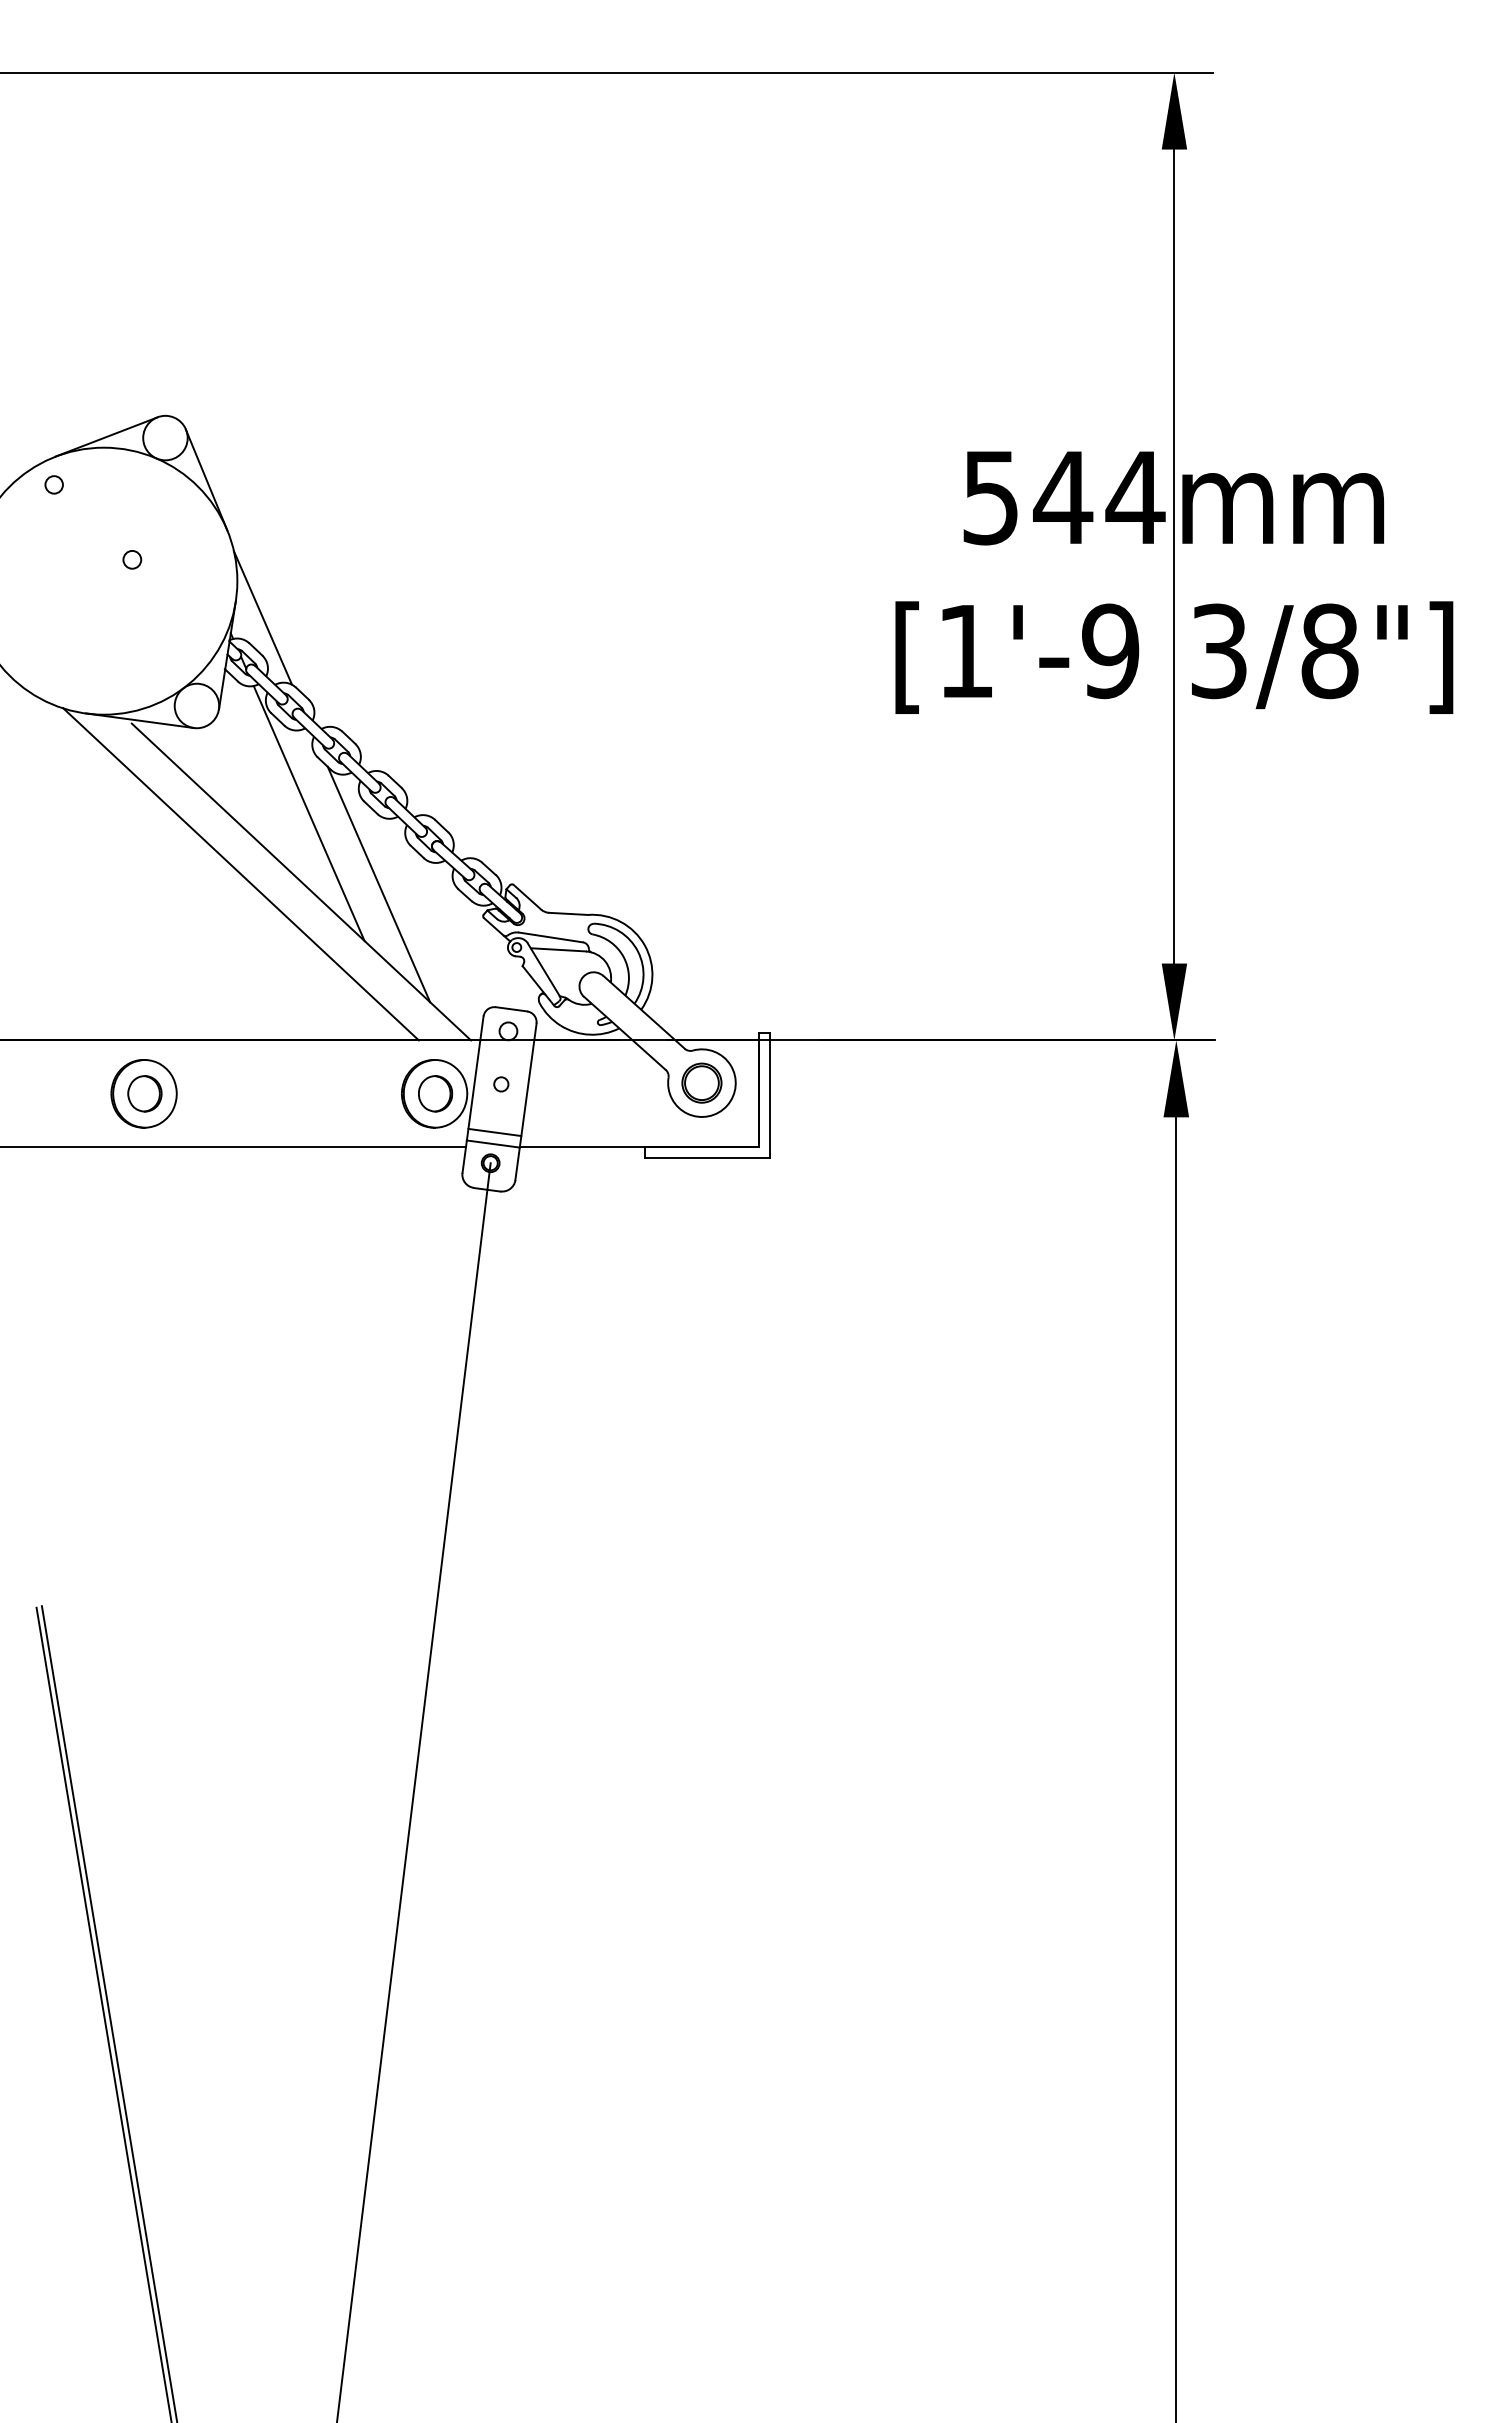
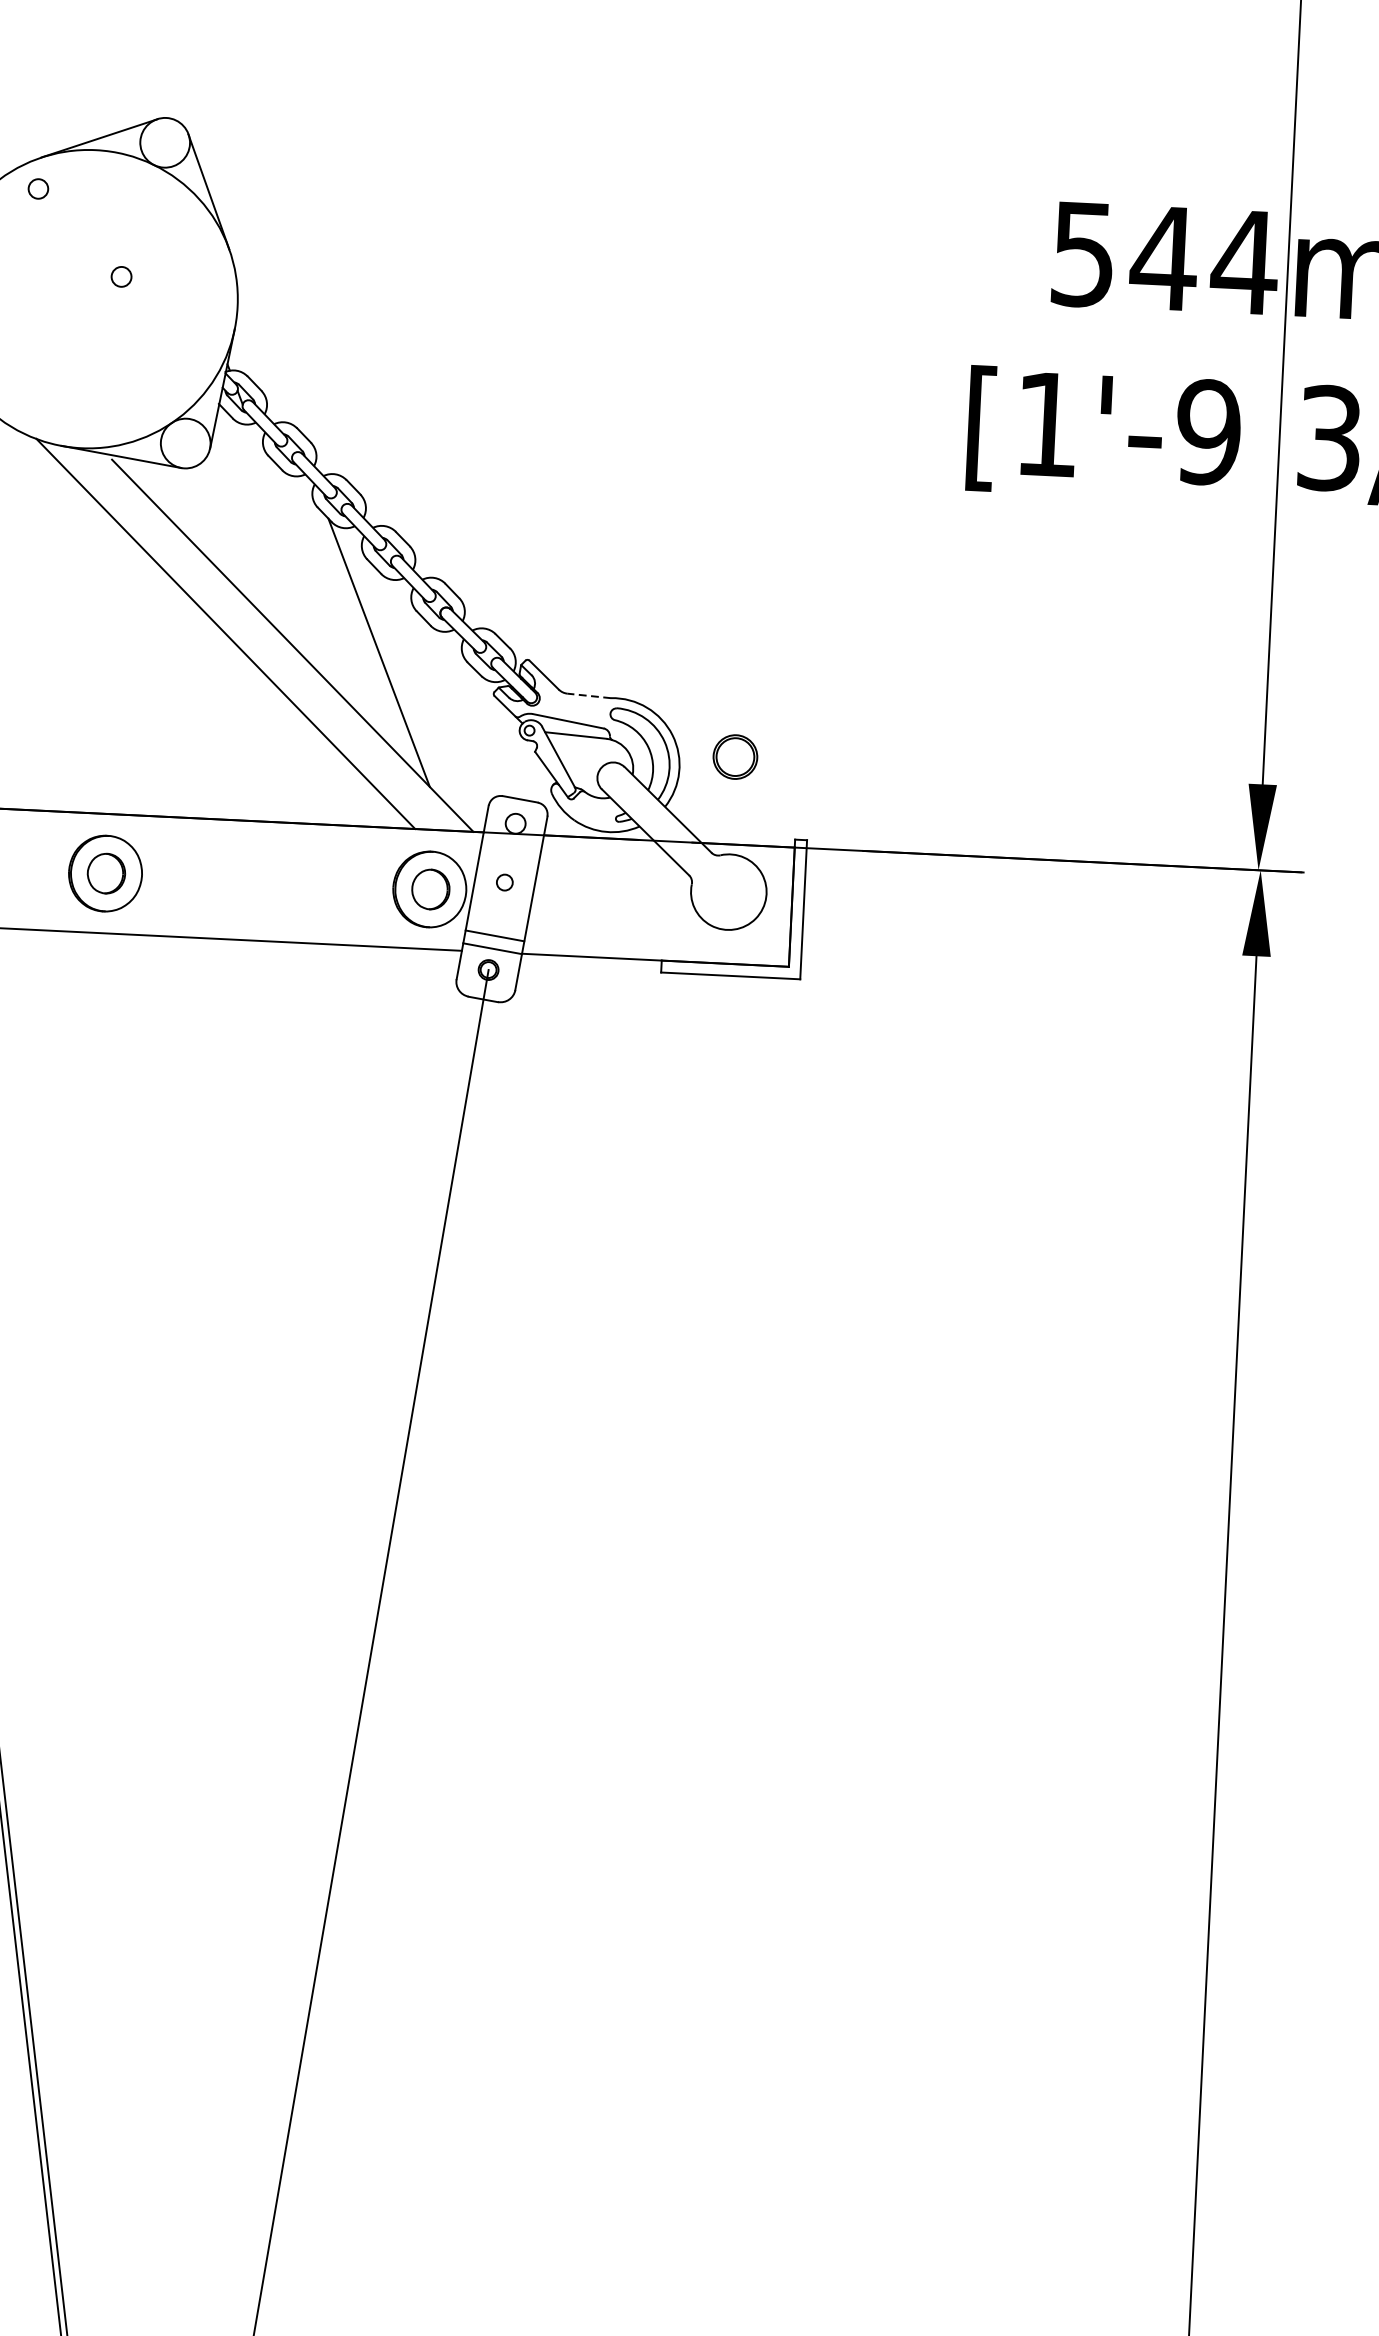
line: (262, 617) -> (263, 348), removed
line: (308, 813) -> (304, 569), removed
line: (568, 913) -> (589, 695), solid -> dashed
part: (701, 1082) -> (734, 756), moved

